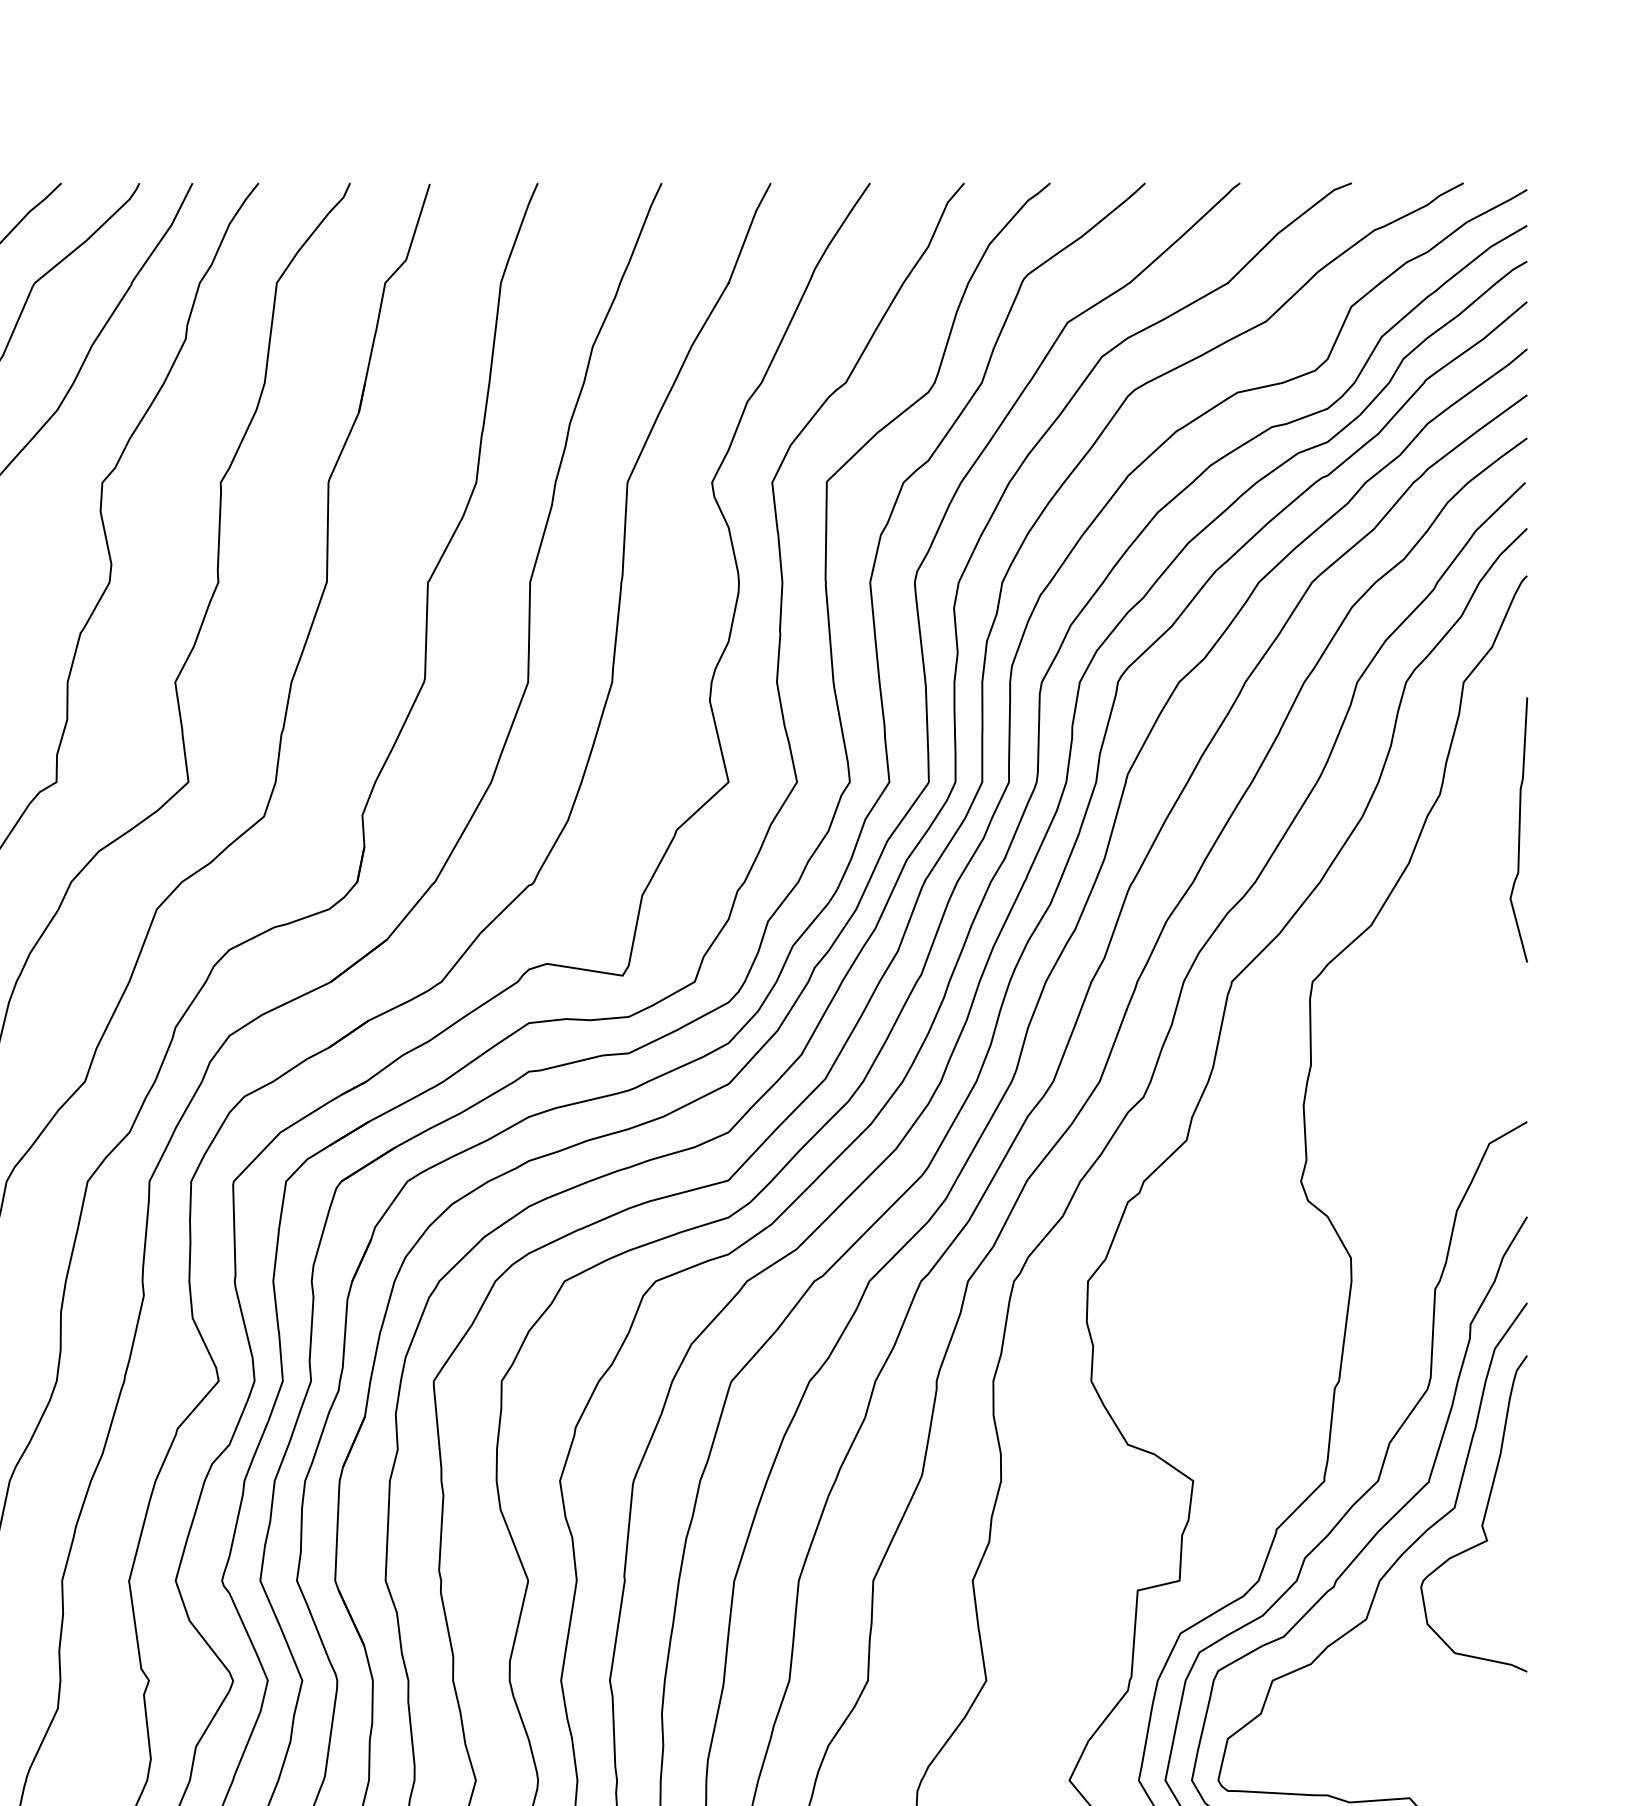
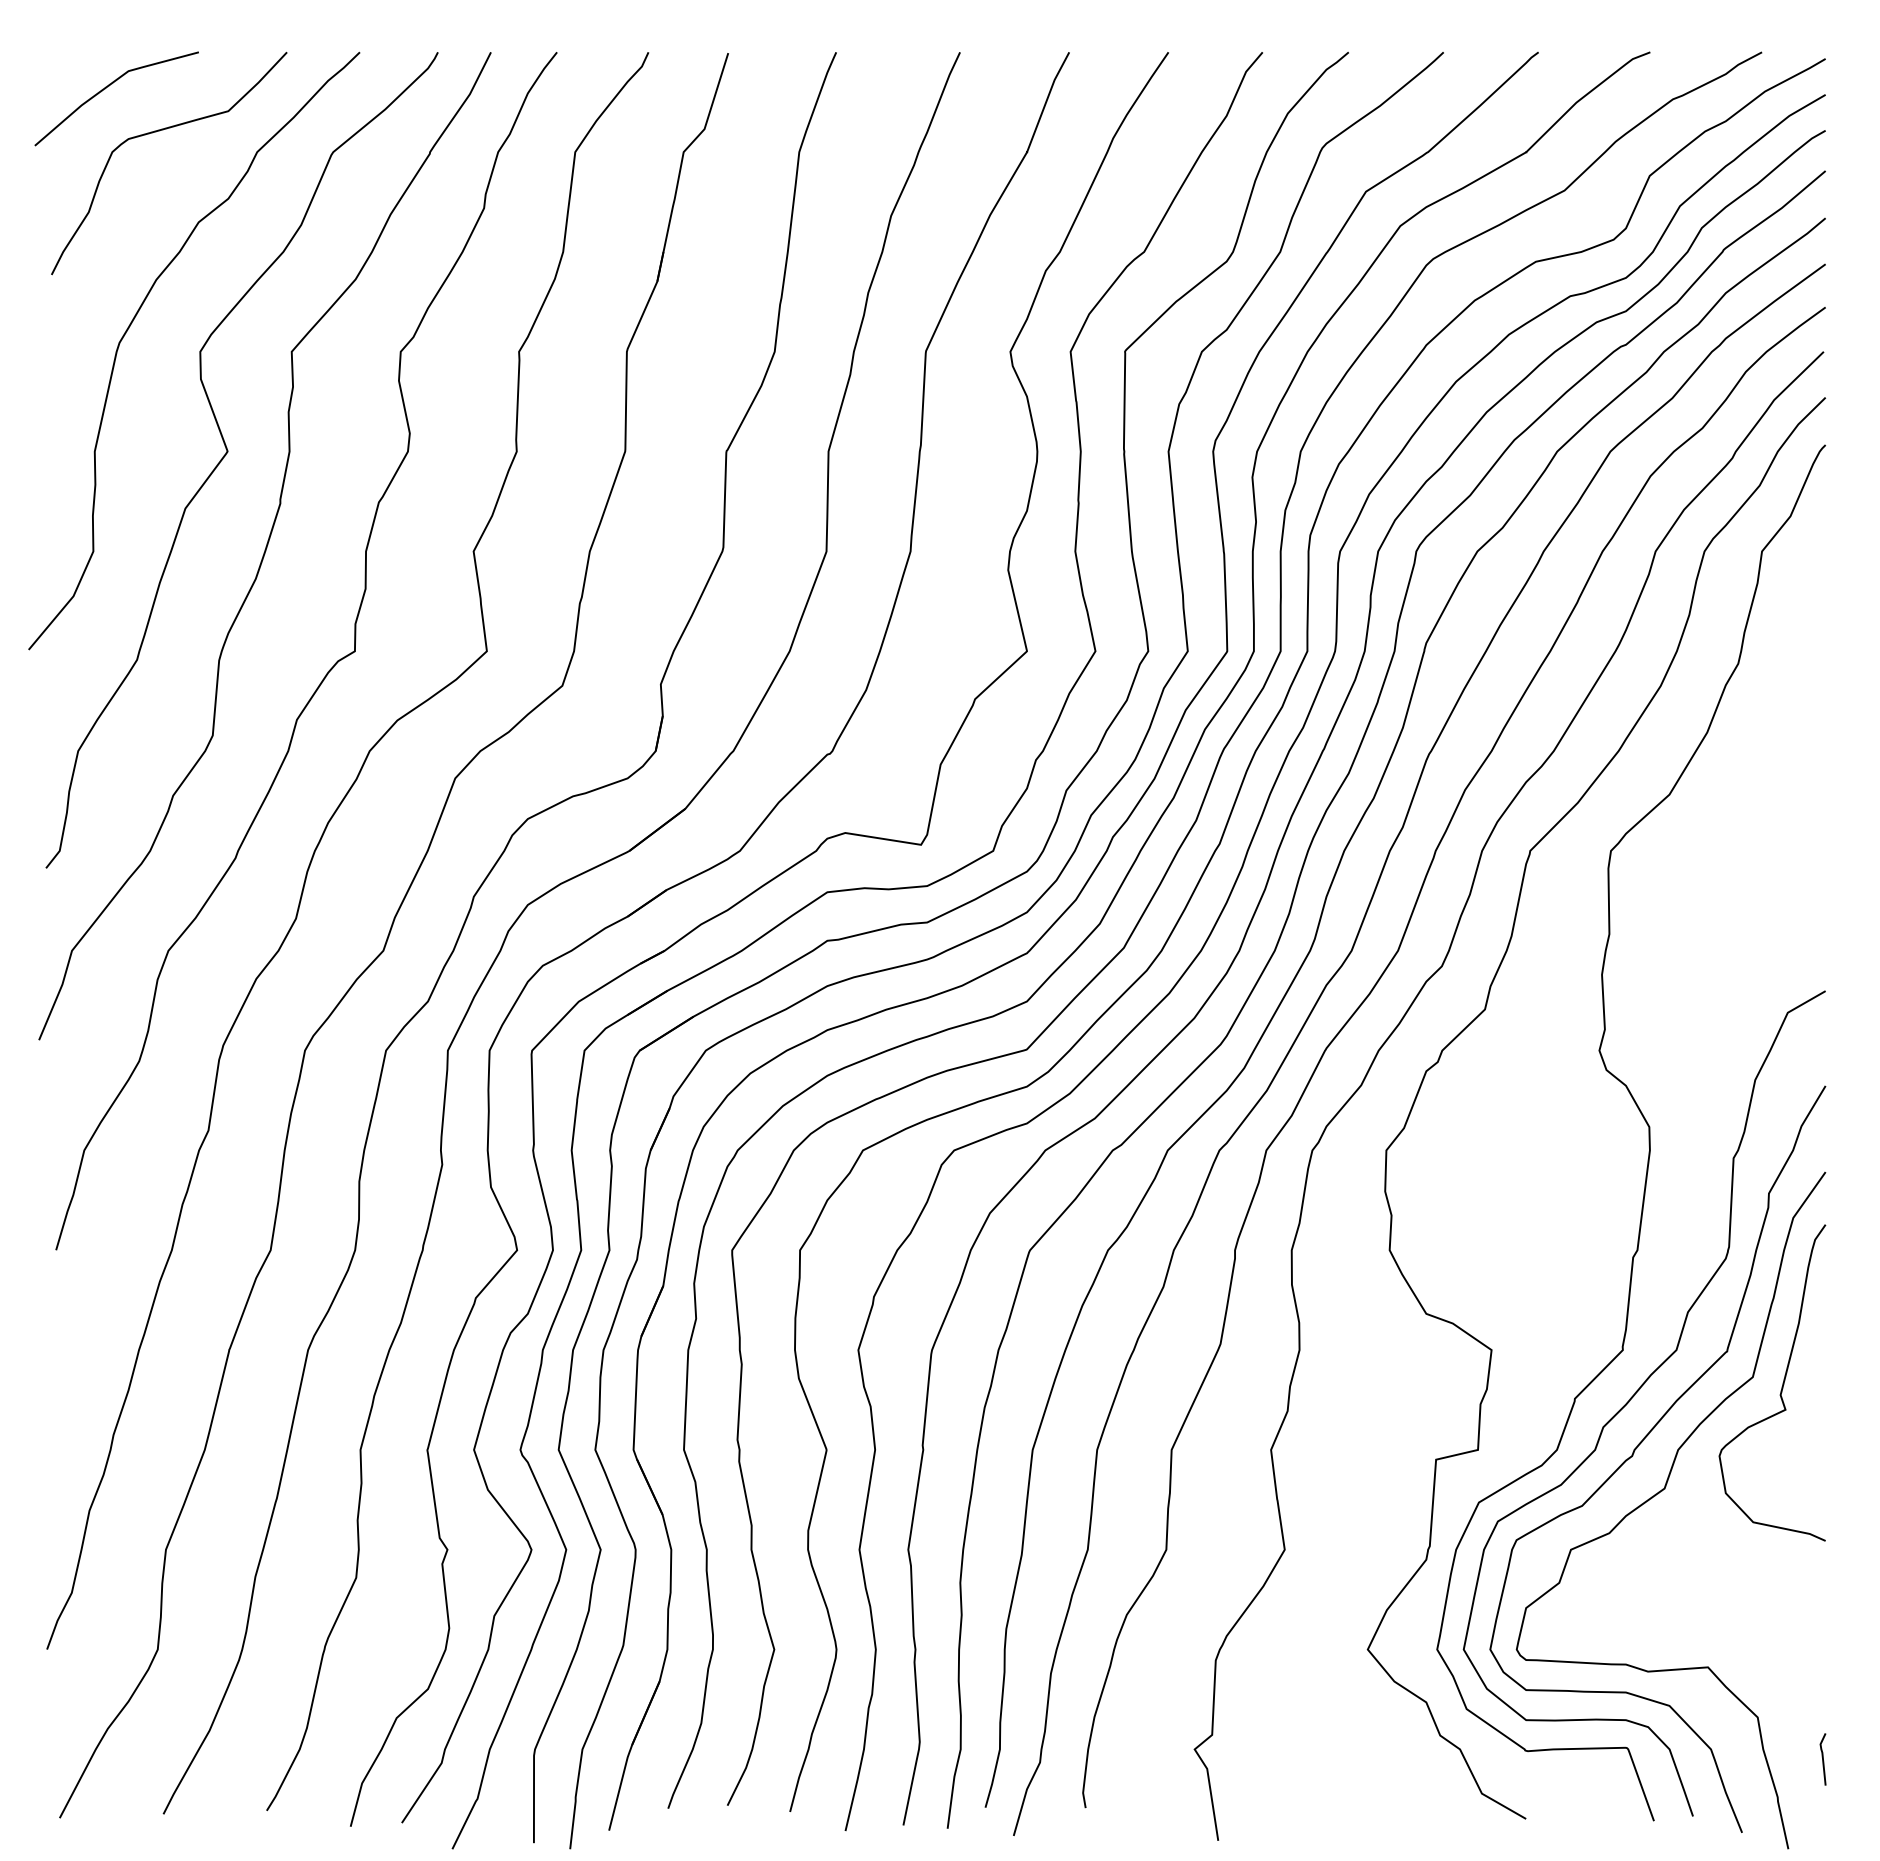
curve: (1519, 829) -> (1817, 698), removed

